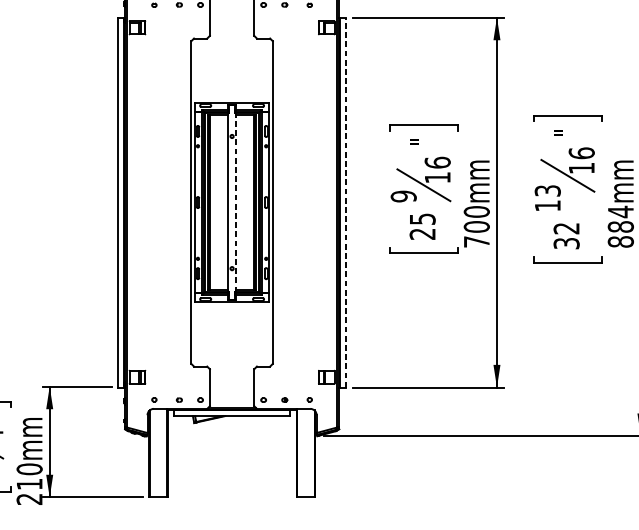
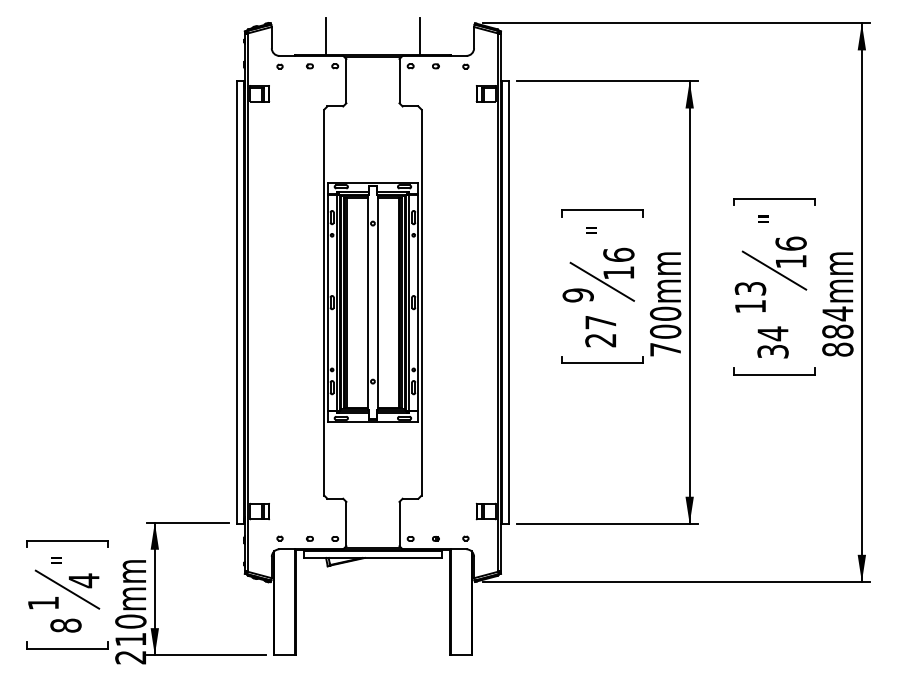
line: (235, 202) -> (377, 302), dashed -> solid
line: (345, 202) -> (508, 302), dashed -> solid
text: (422, 219) -> (600, 322), 25 -> 27
text: (566, 228) -> (772, 333), 32 -> 34

